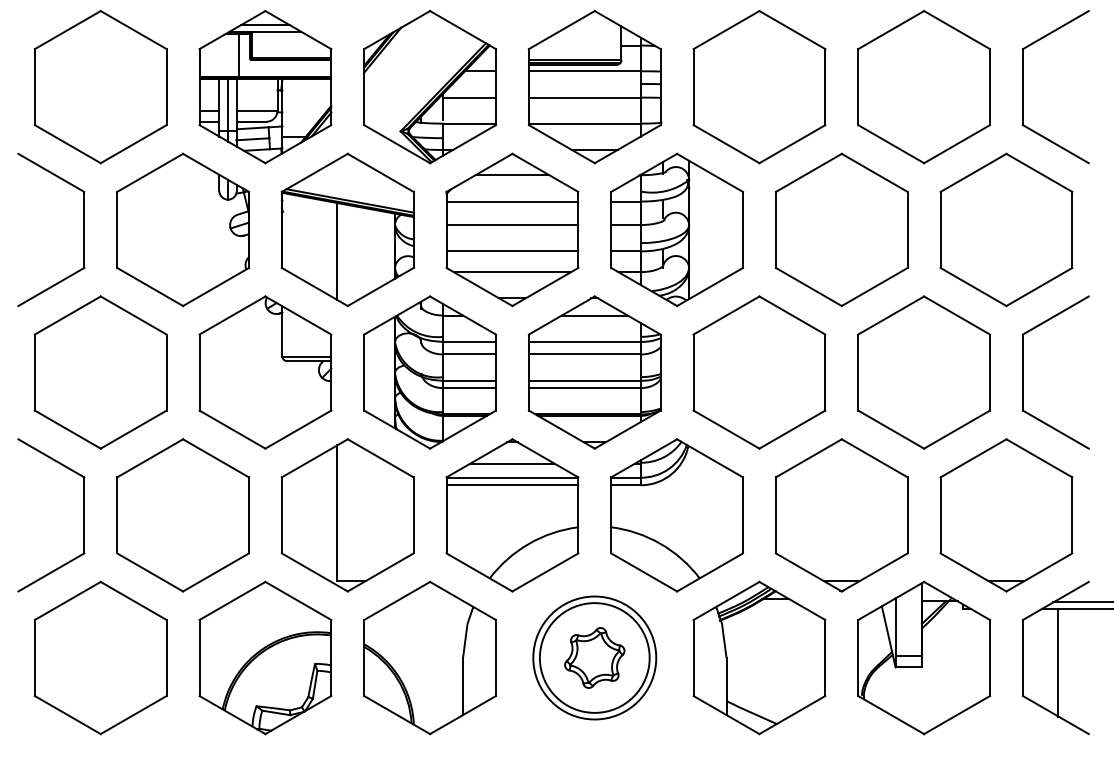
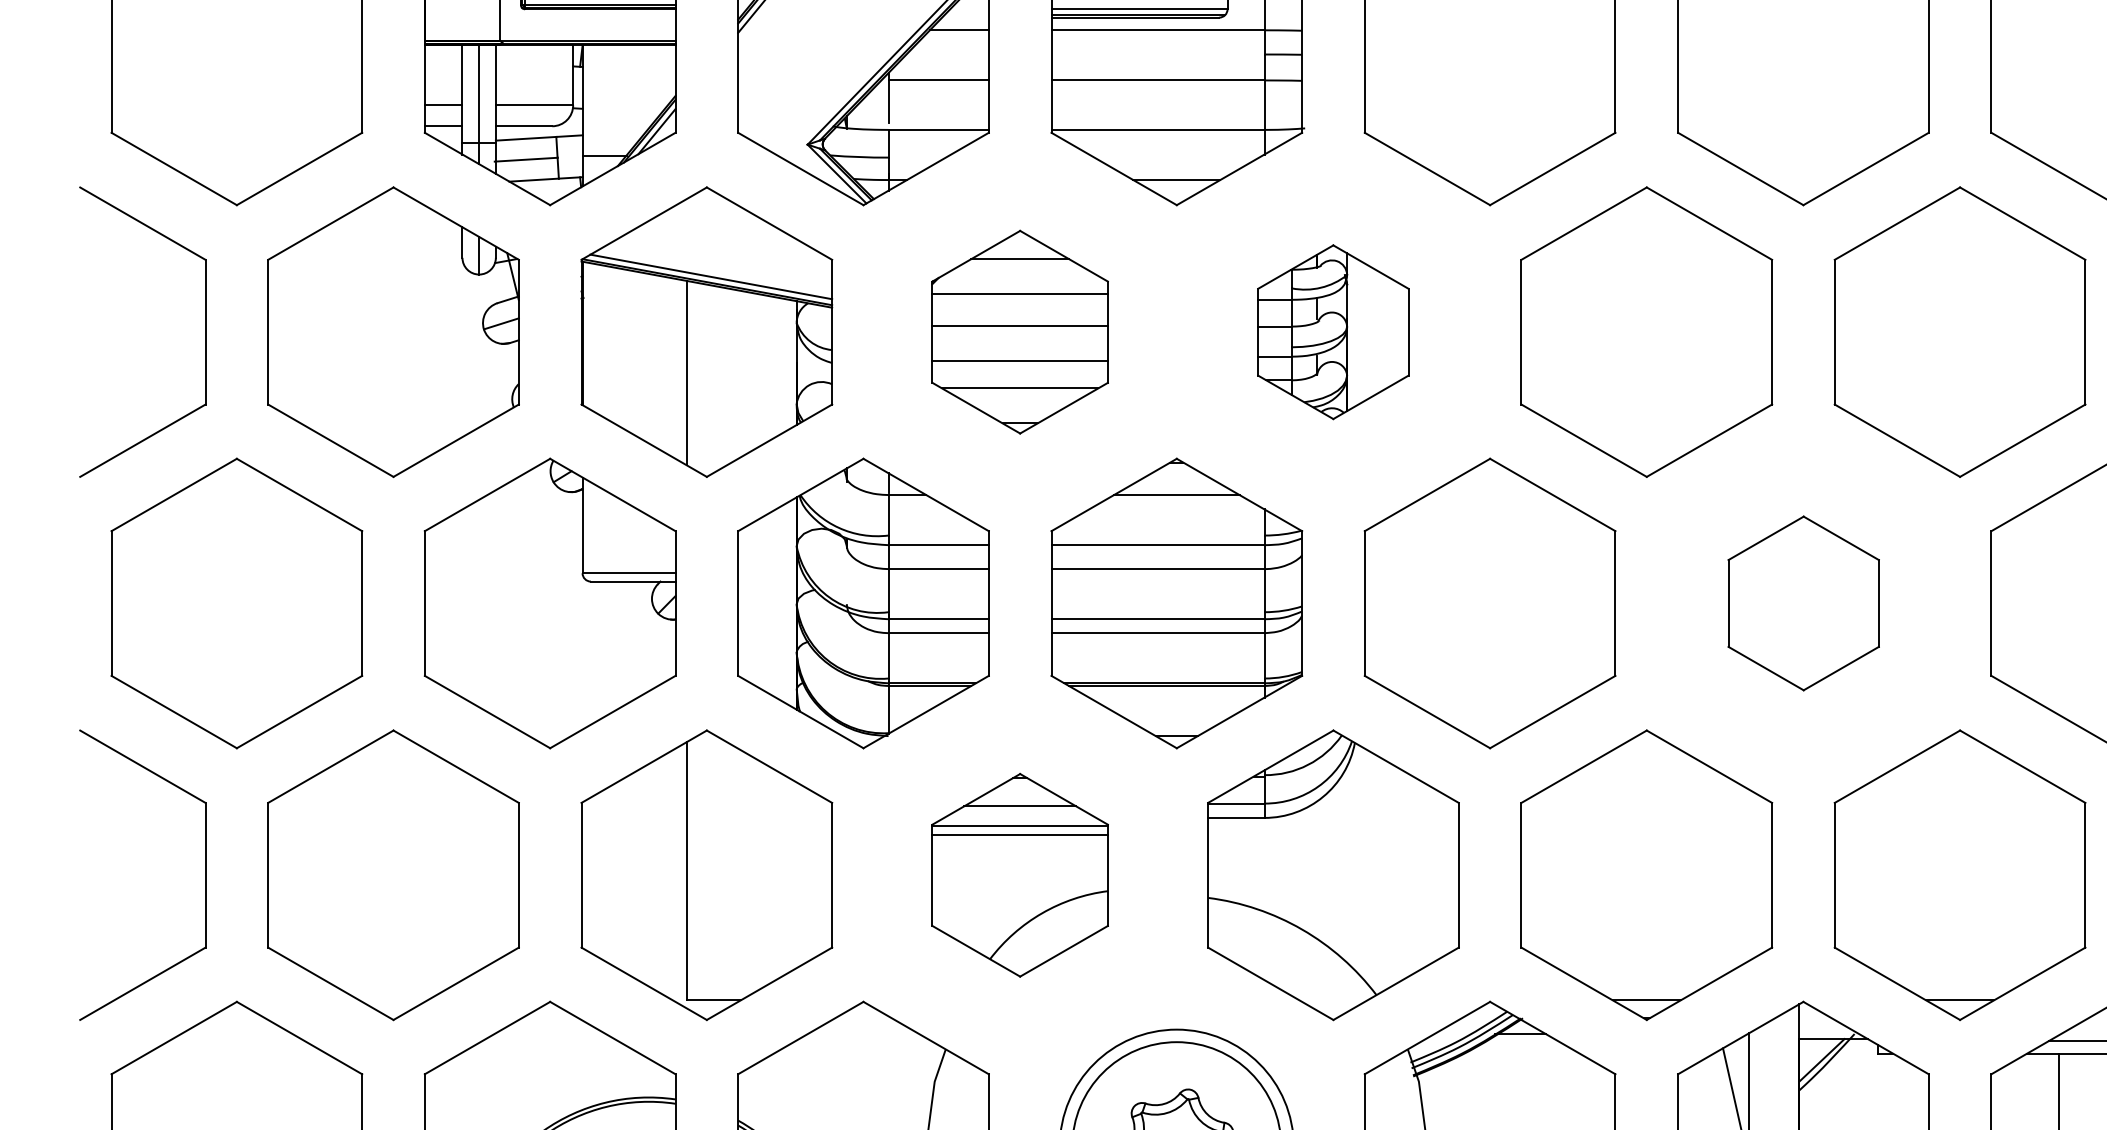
part: (512, 229) -> (1020, 331), size x0.7
part: (676, 229) -> (1332, 331), size x0.6
part: (924, 372) -> (1804, 603), size x0.6
part: (512, 515) -> (1020, 875), size x0.7

